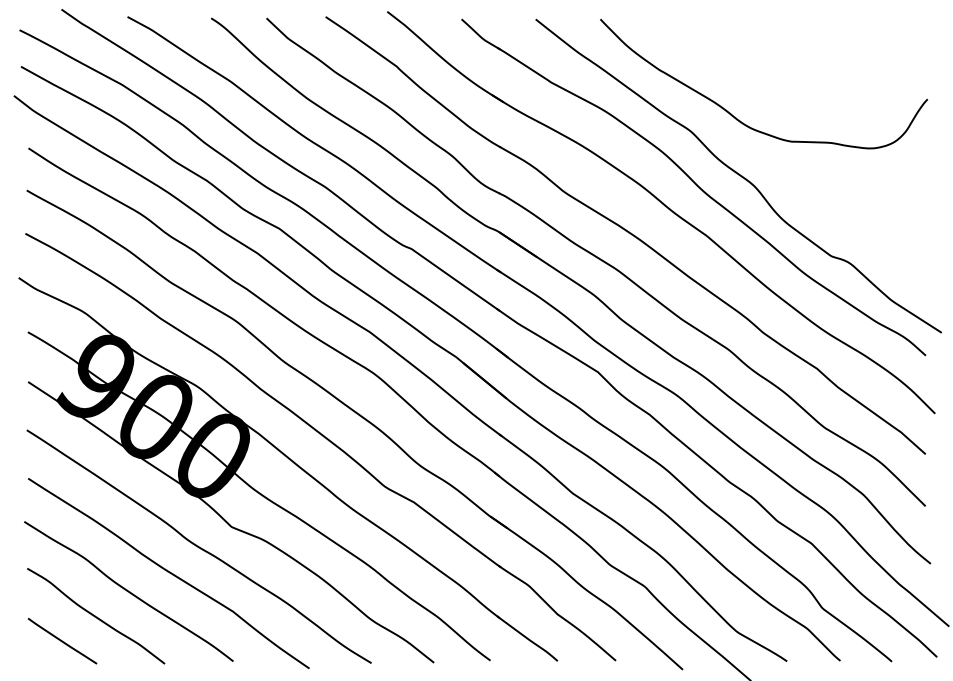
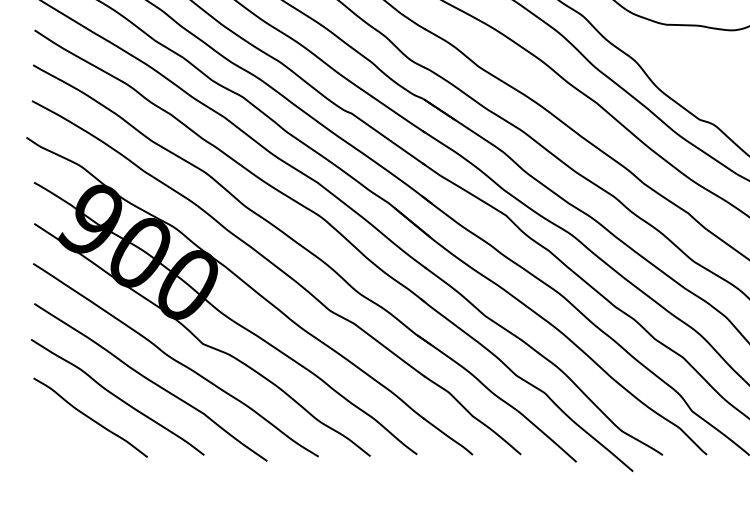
line: (62, 640) -> (62, 437), removed

